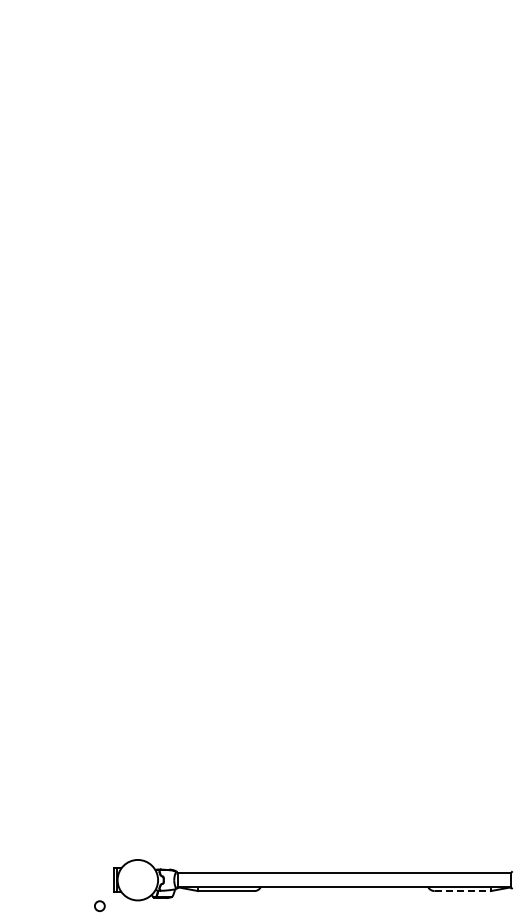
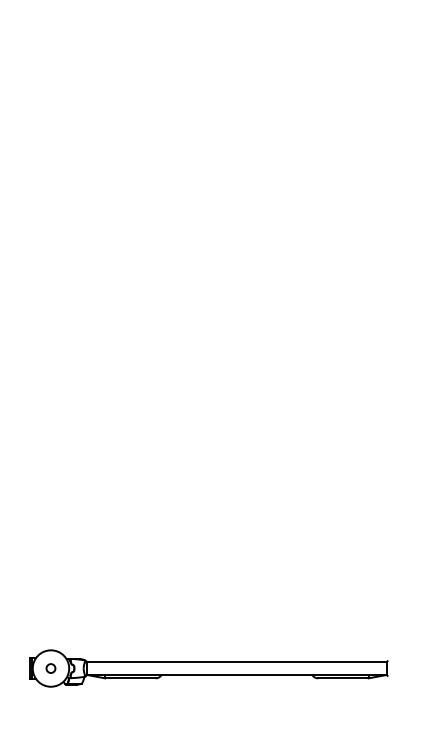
line: (463, 891) -> (343, 678), dashed -> solid
circle: (99, 905) -> (50, 667), moved

